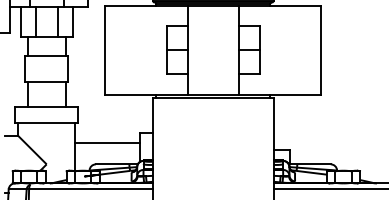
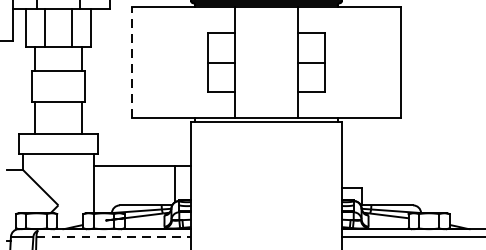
line: (105, 49) -> (131, 61), solid -> dashed
line: (107, 143) -> (134, 166), moved
line: (91, 189) -> (114, 236), solid -> dashed

